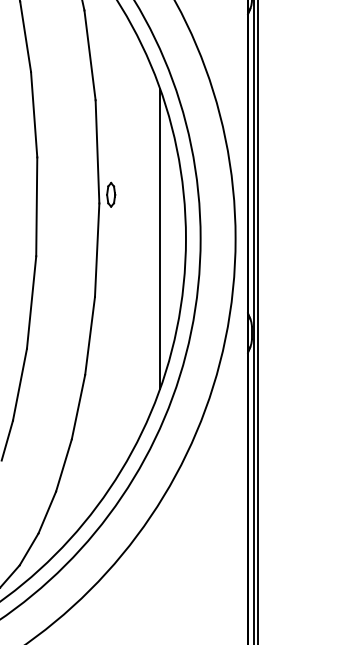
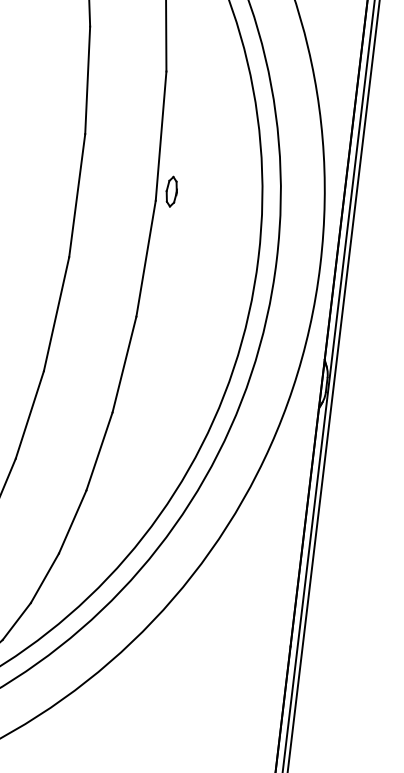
line: (160, 238) -> (226, 253), removed

